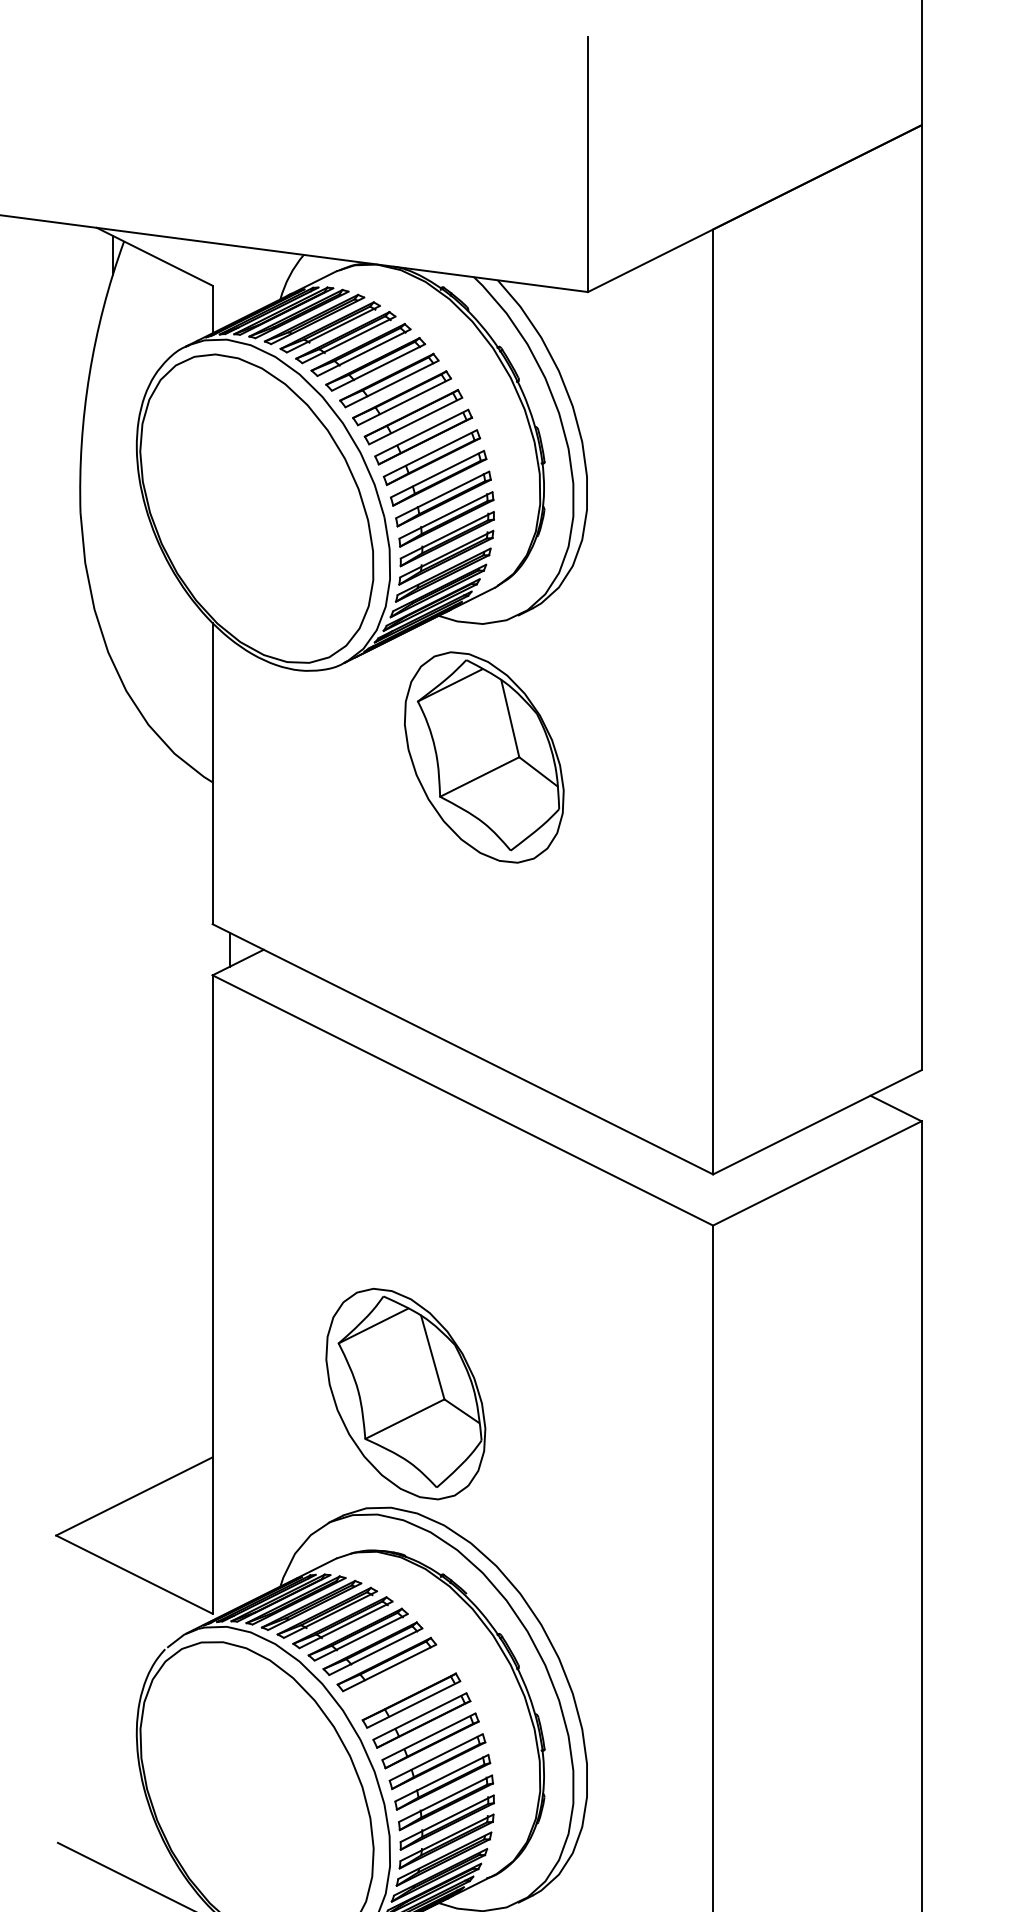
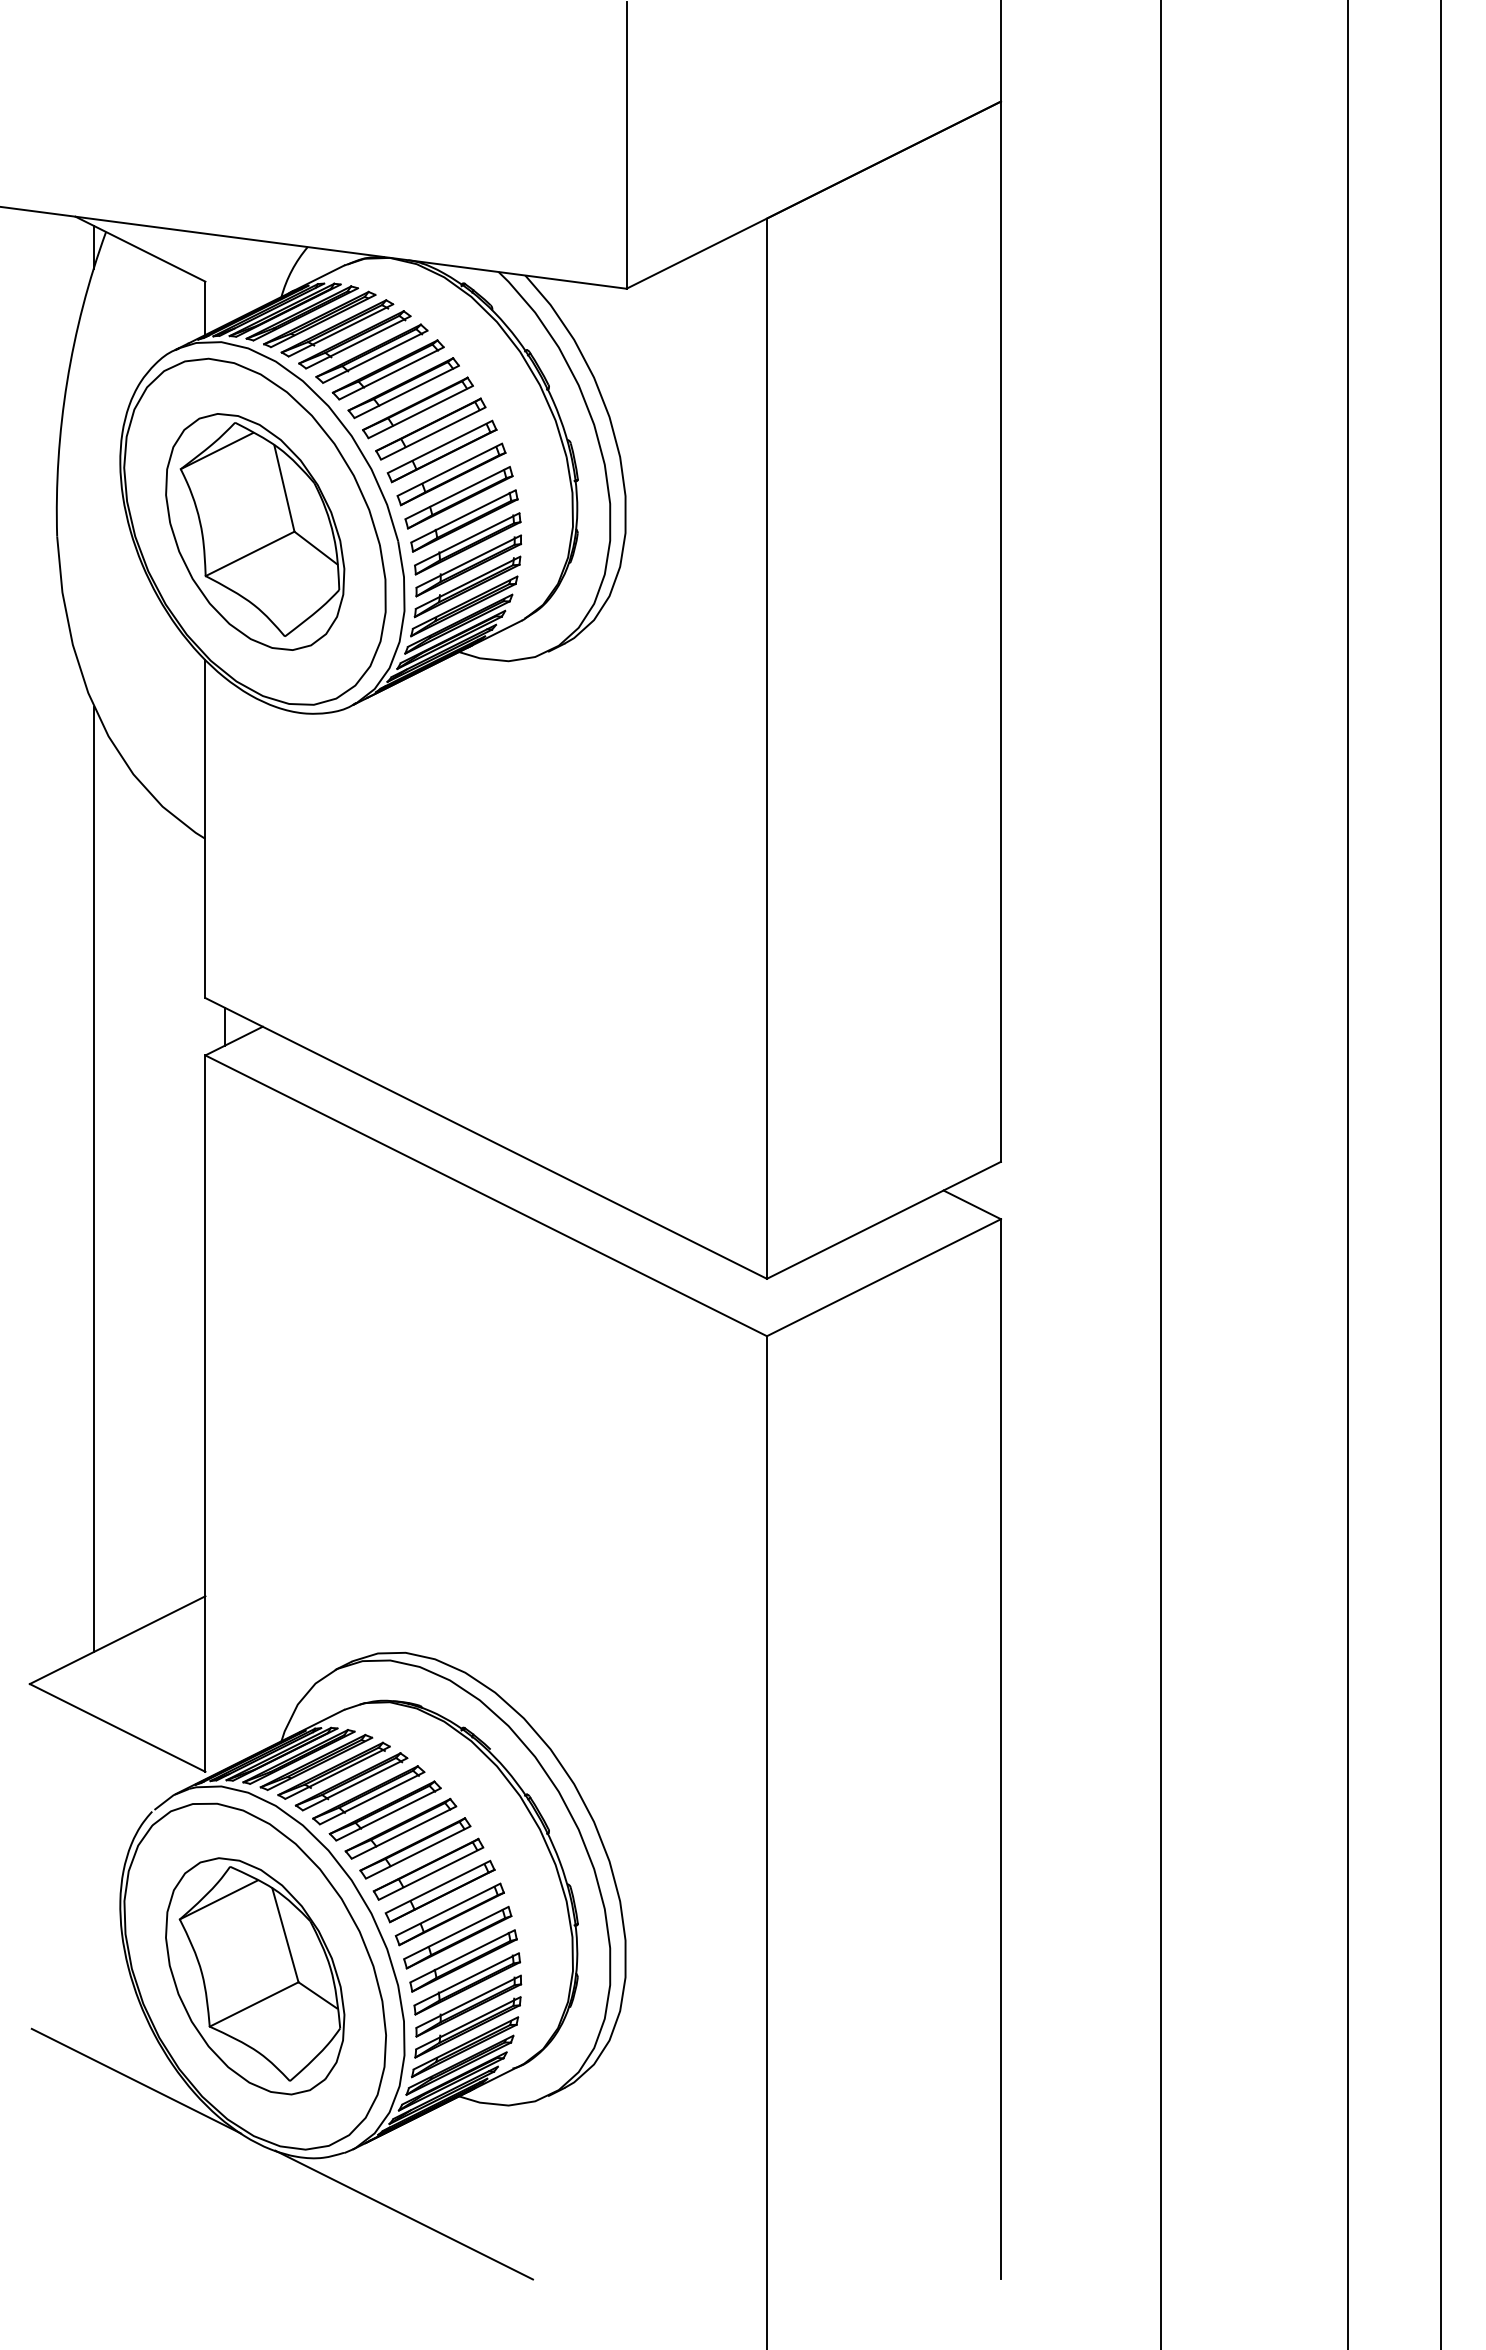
part: (484, 757) -> (255, 531), moved
line: (112, 1085) -> (93, 1179), added
part: (406, 1394) -> (255, 1976), moved
part: (399, 1682) -> (415, 1848), added

